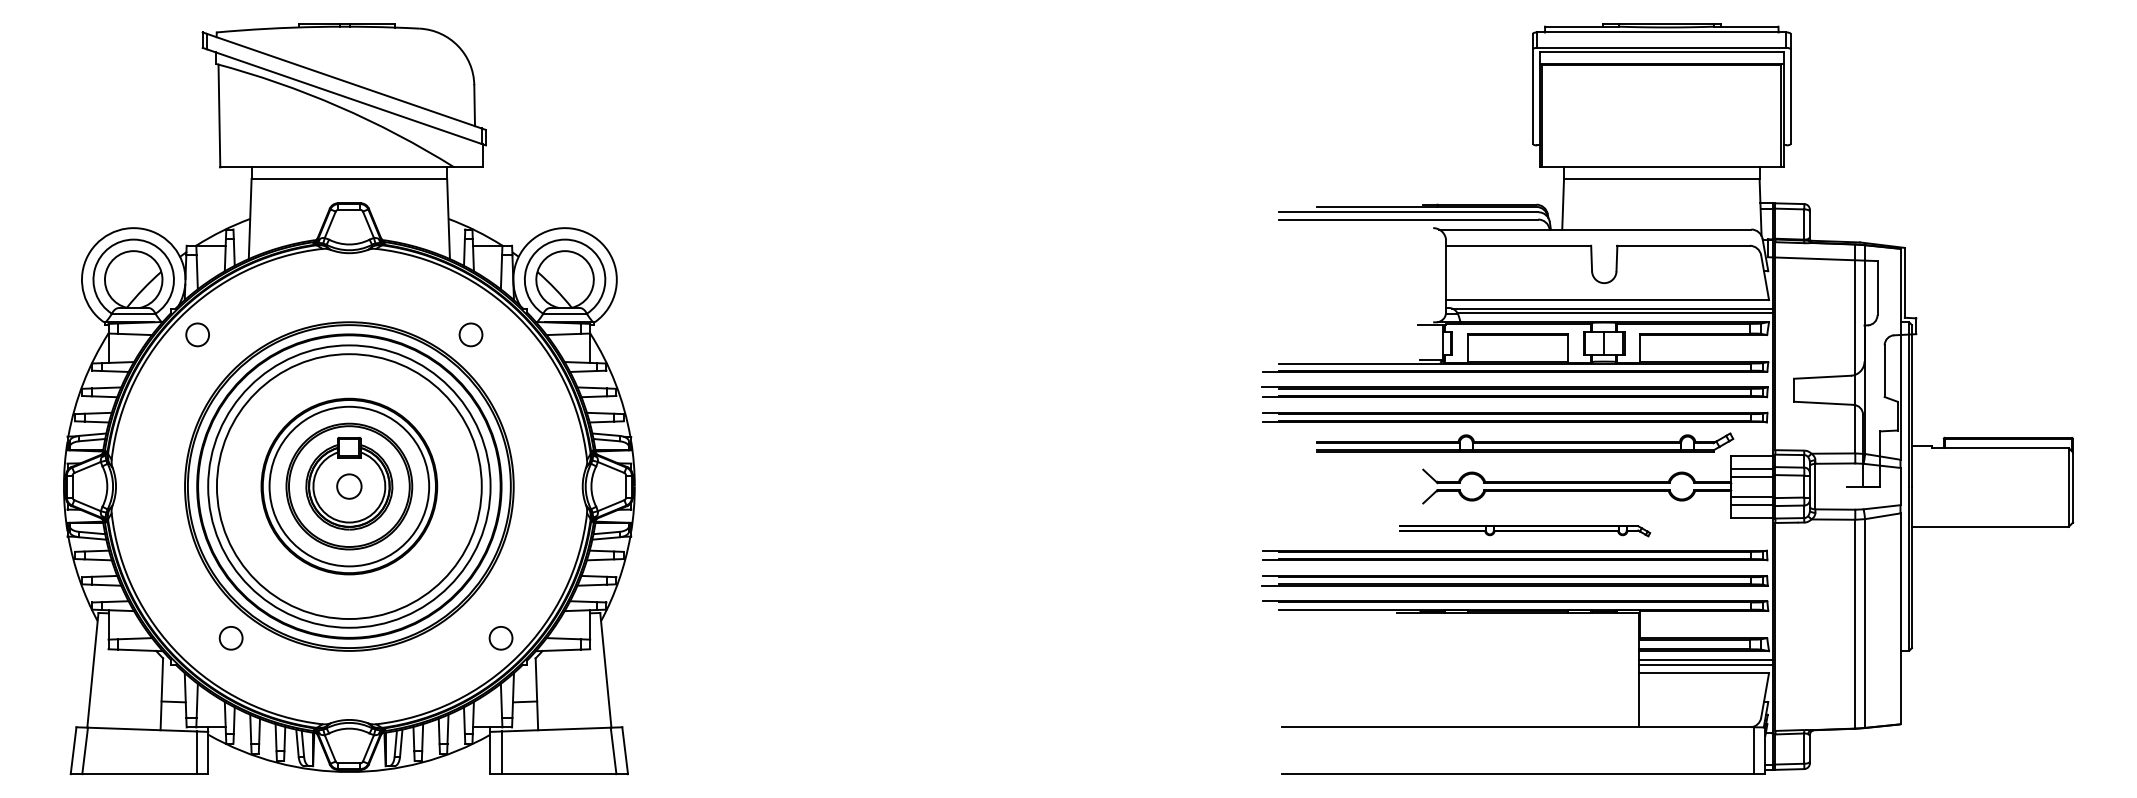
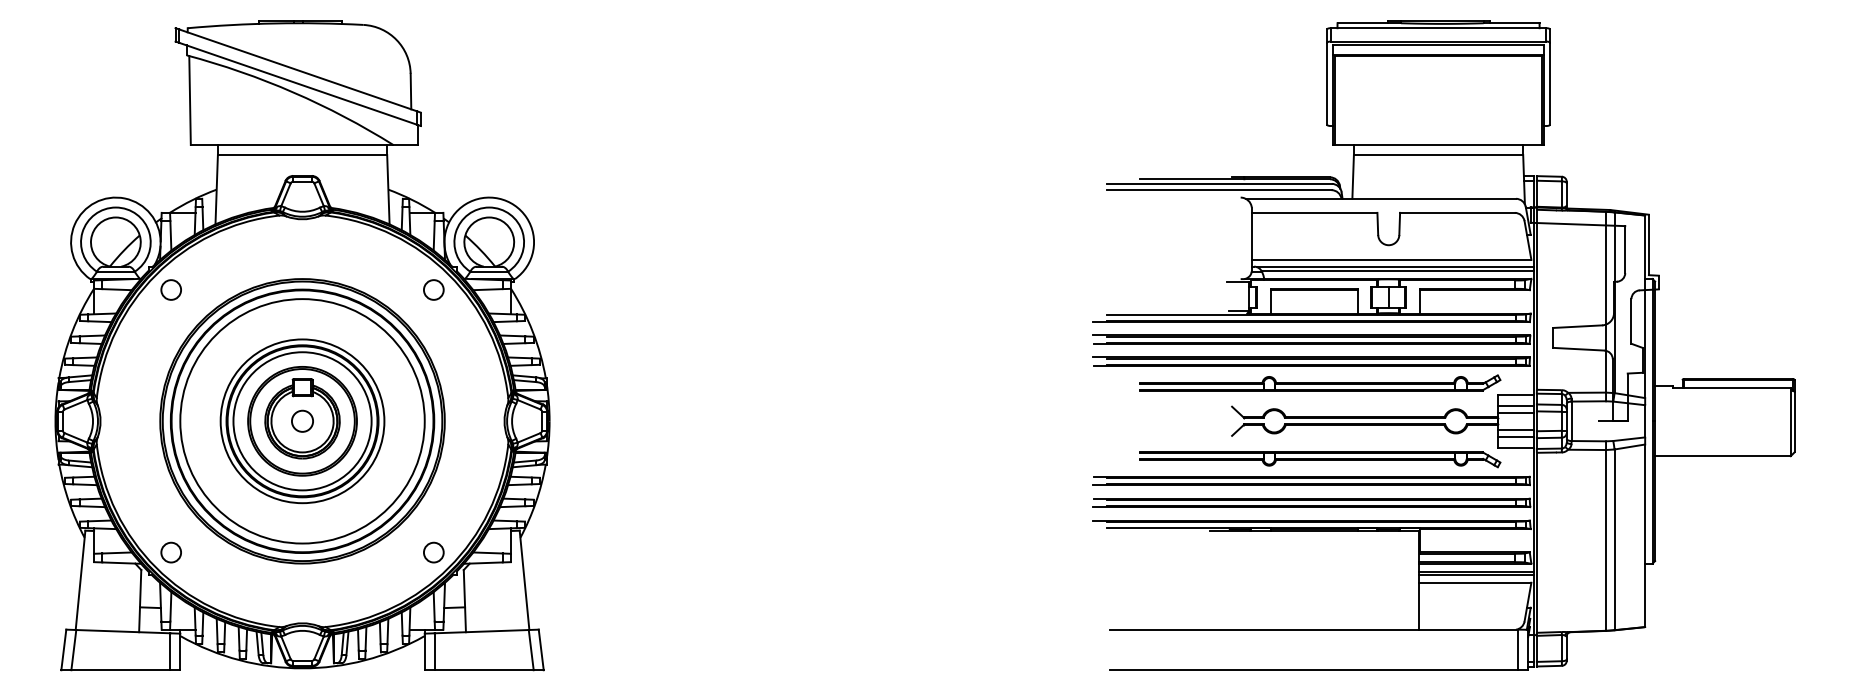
circle: (470, 334) -> (433, 289), moved
circle: (349, 486) -> (302, 421), size x0.71
part: (1525, 530) -> (1320, 459), size x1.67
circle: (230, 638) -> (170, 552), moved

